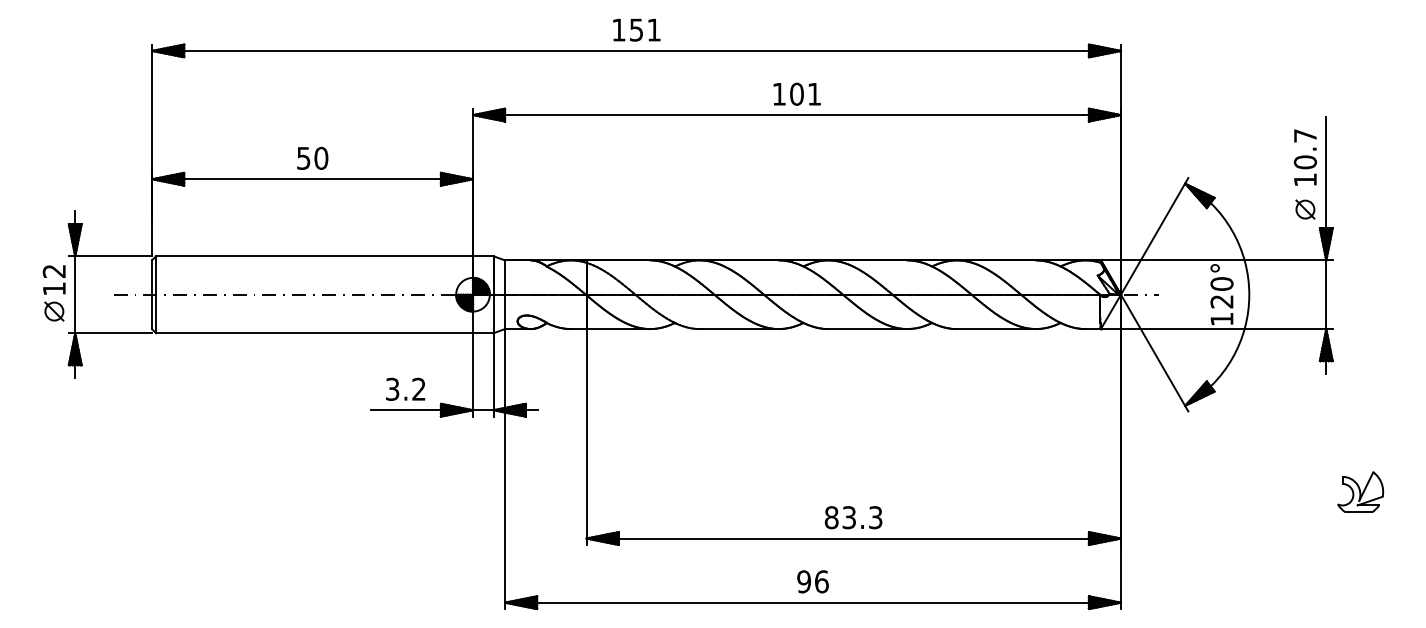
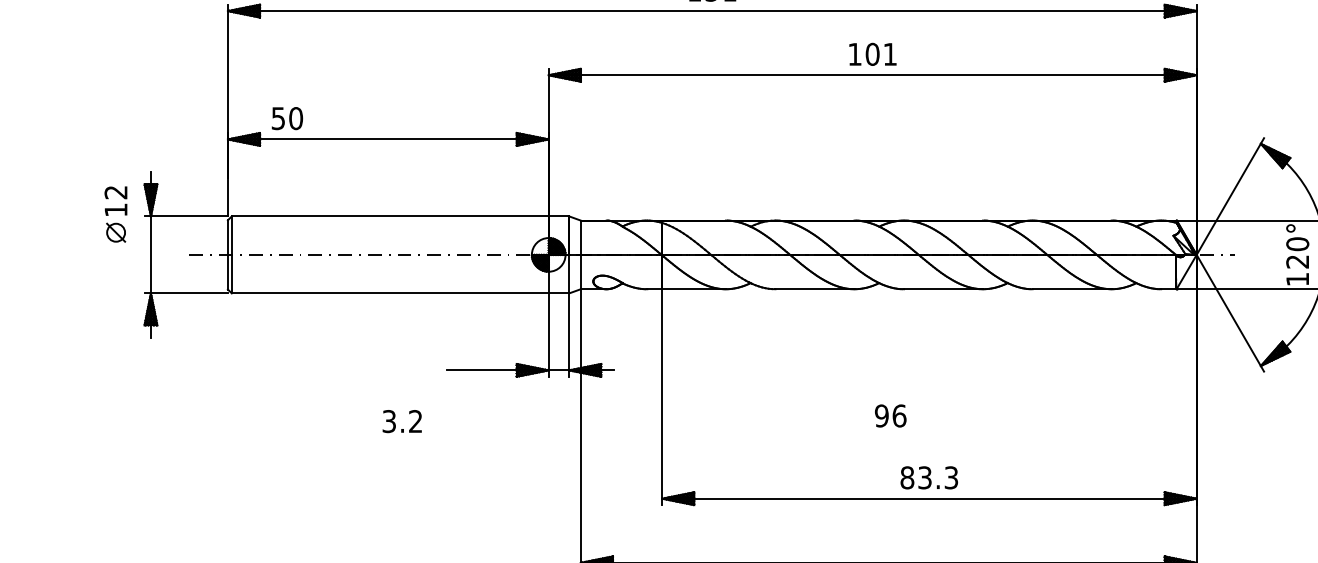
text: (312, 157) -> (287, 117), moved
part: (53, 293) -> (115, 214), moved
text: (405, 388) -> (402, 420), moved
text: (812, 581) -> (890, 415), moved

